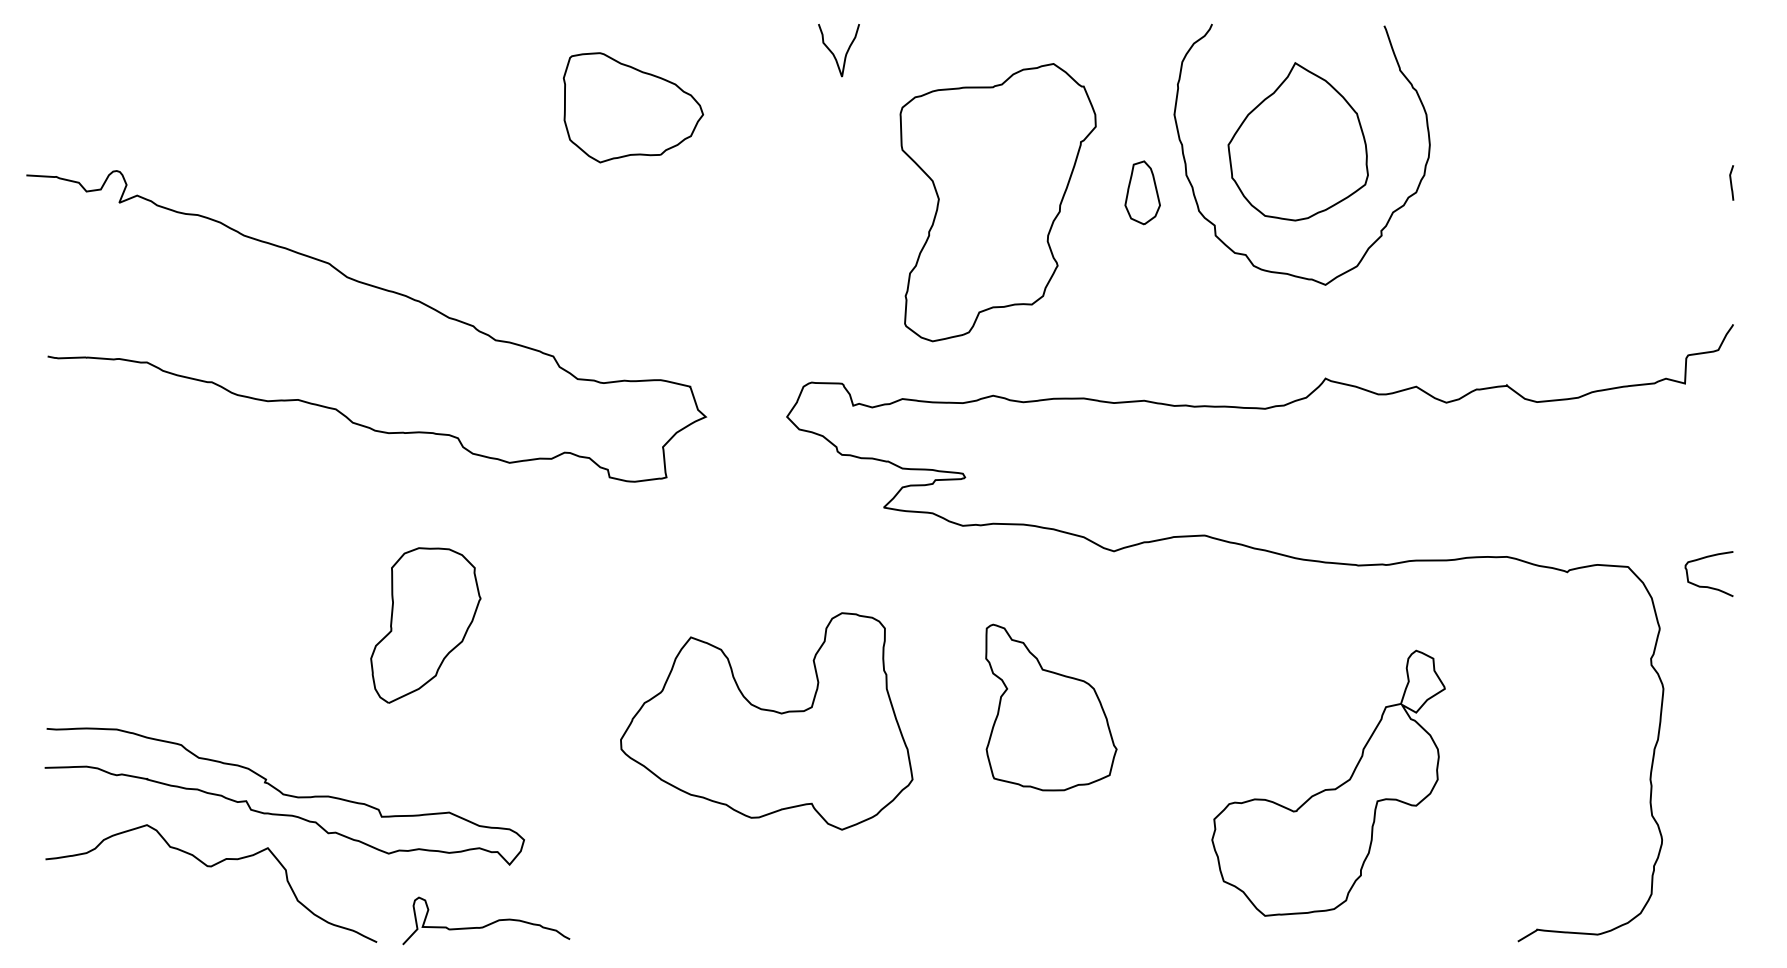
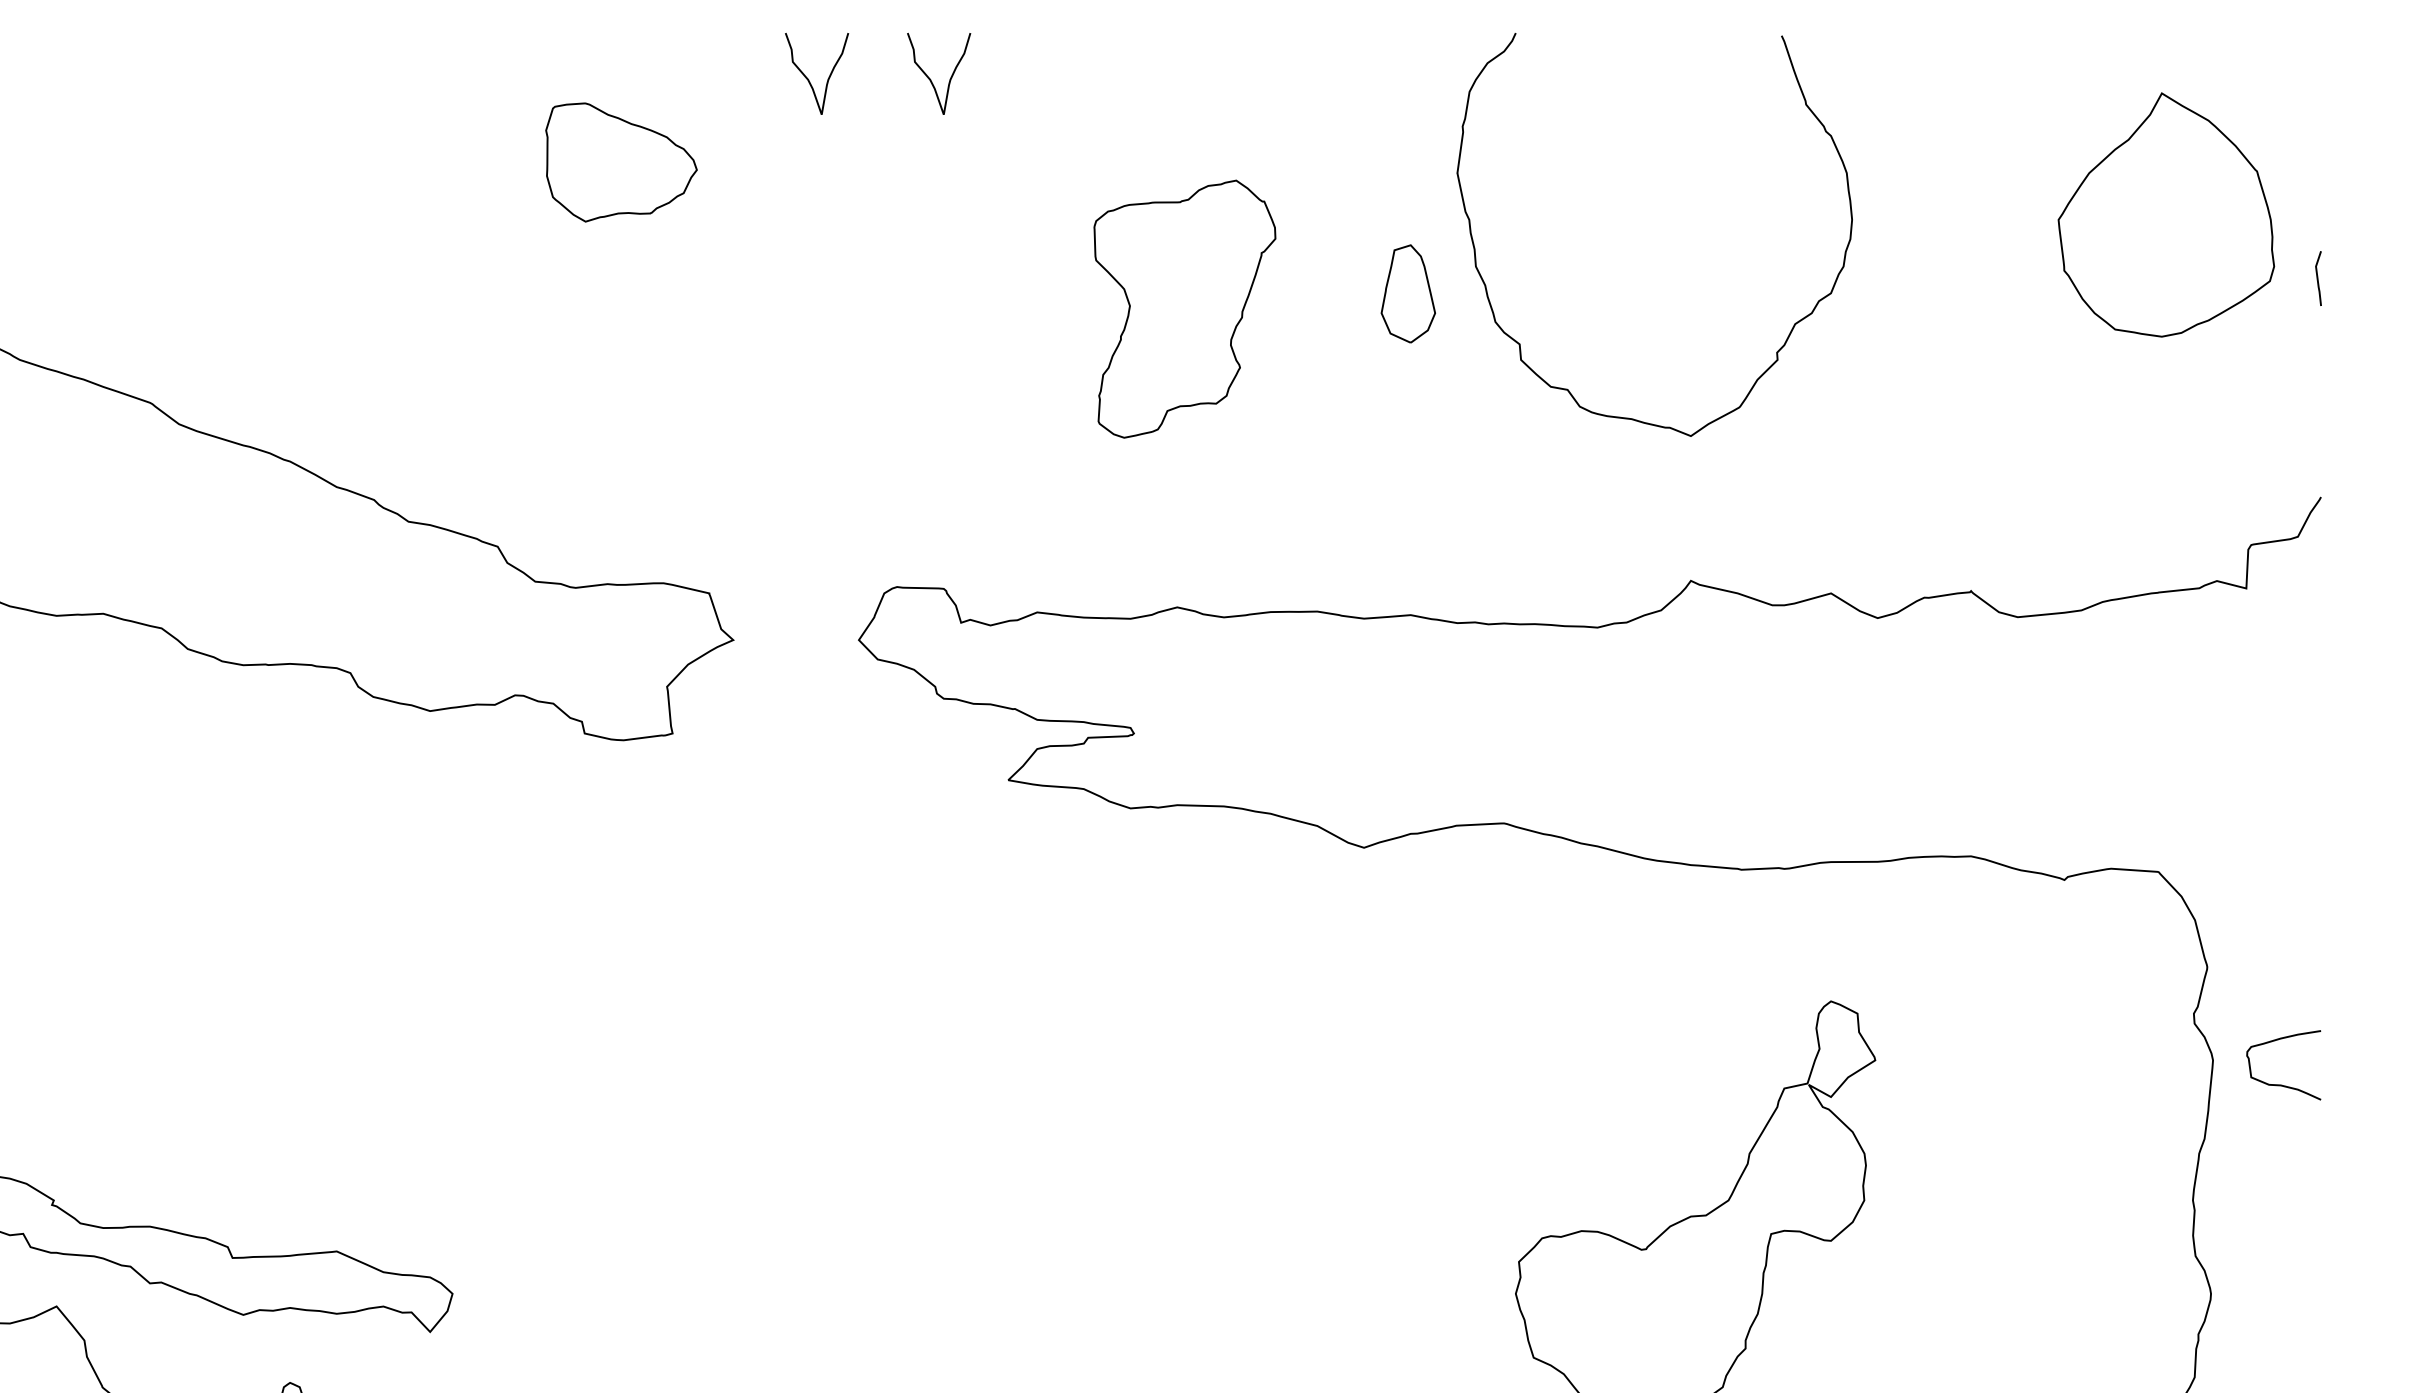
curve: (755, 54) -> (810, 80), added
part: (633, 107) -> (621, 161), size x0.7
part: (1297, 141) -> (2165, 214), moved
part: (997, 202) -> (1184, 308), size x0.6
curve: (1708, 586) -> (2282, 1084), moved
part: (425, 625) -> (300, 962), removed
part: (1051, 707) -> (1267, 1089), removed
part: (766, 721) -> (827, 1110), removed

